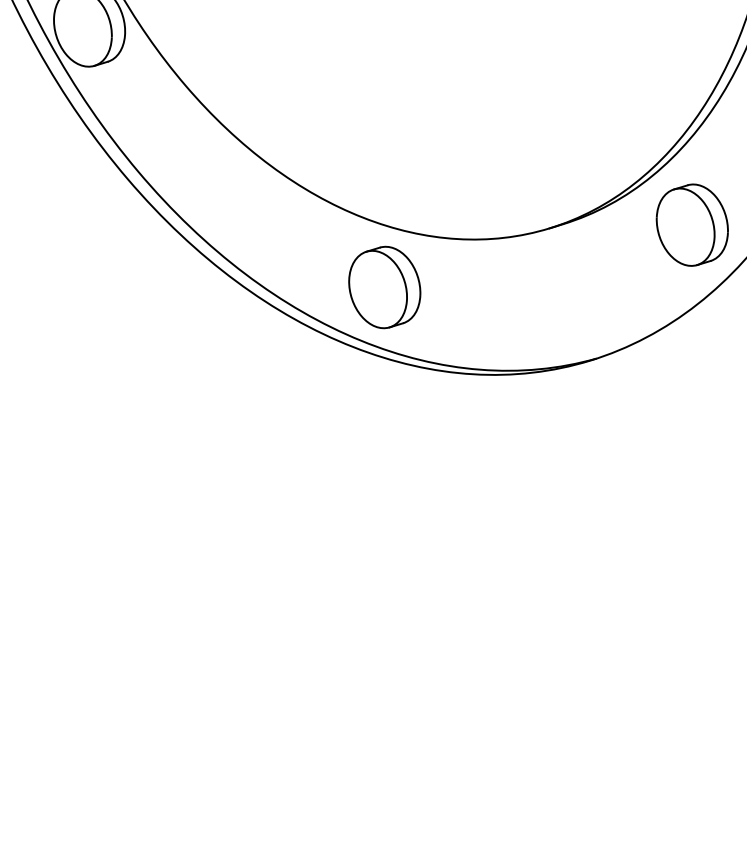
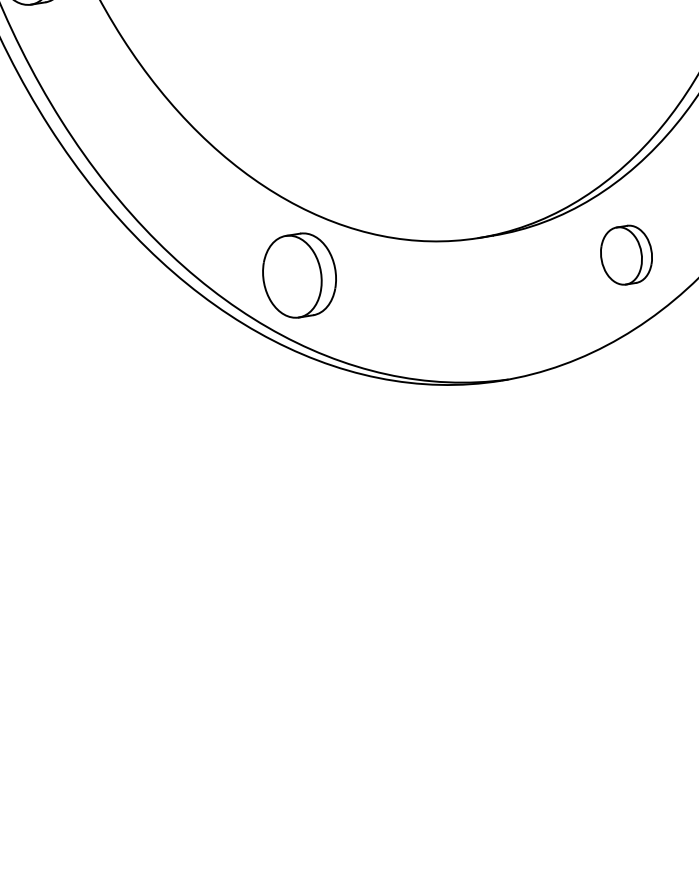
part: (691, 224) -> (625, 254), size x0.7

